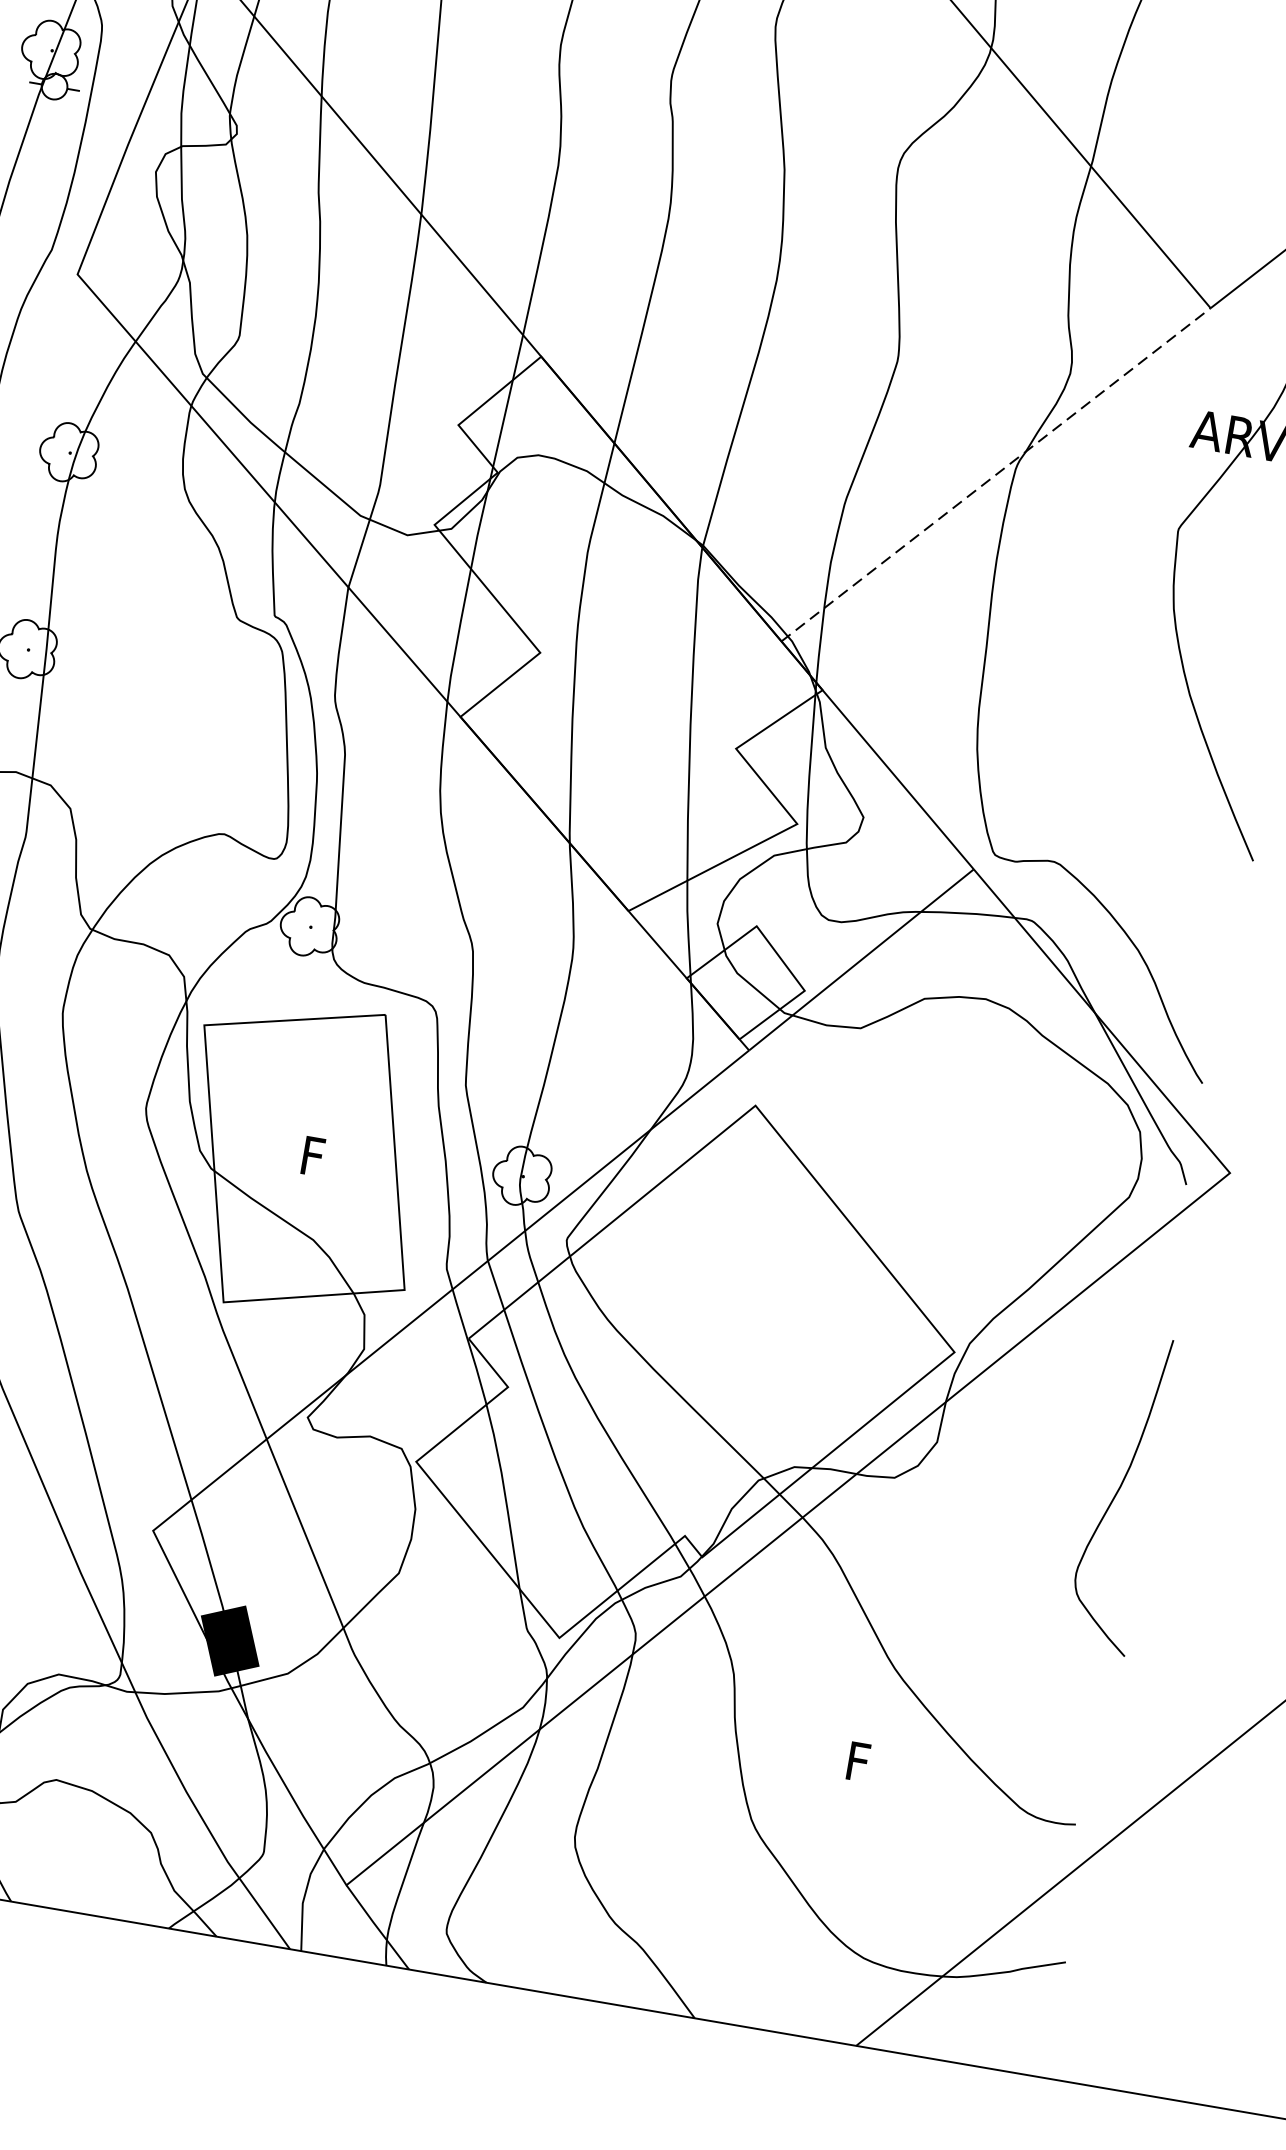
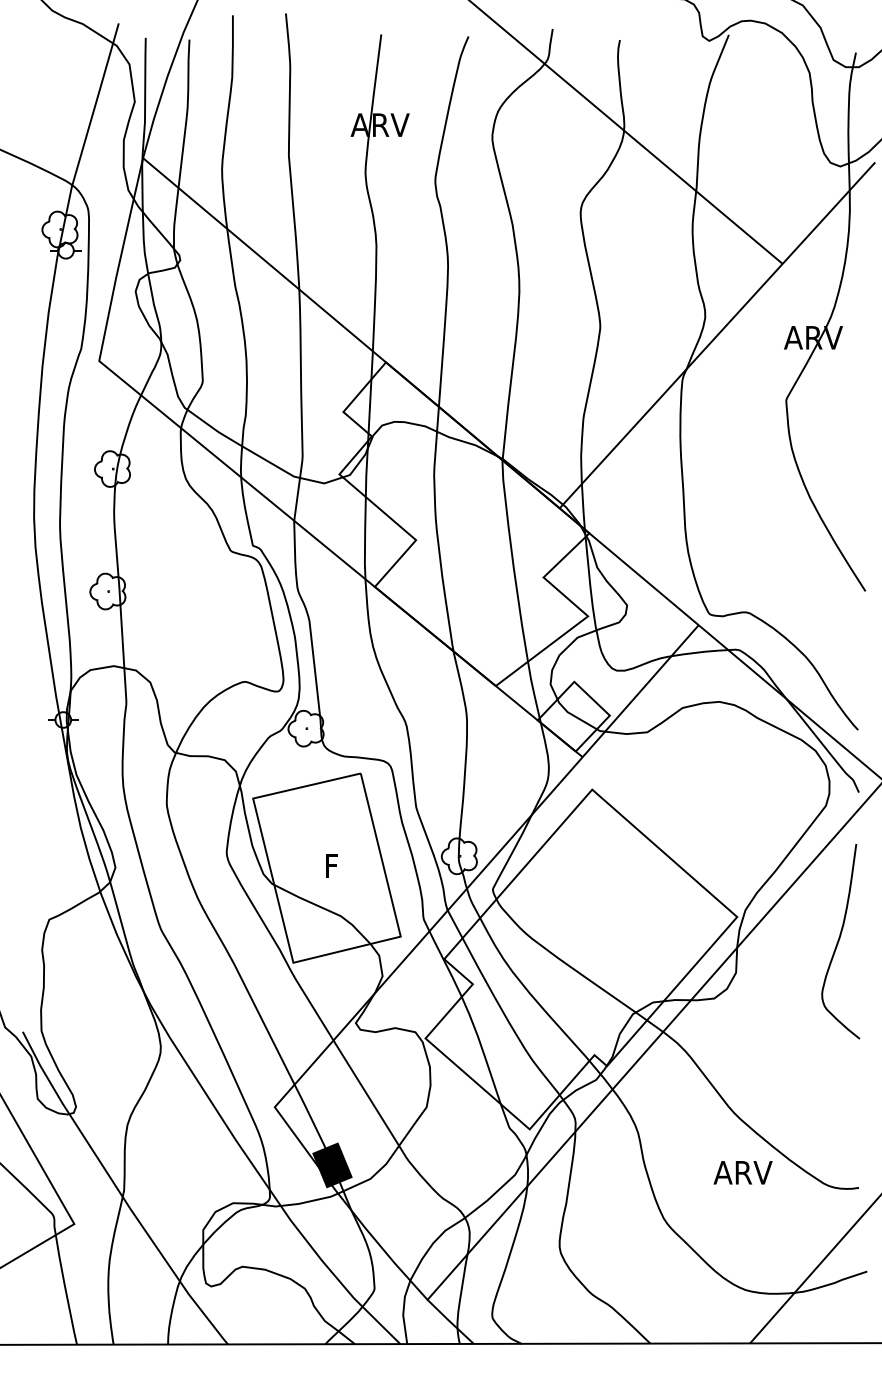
line: (996, 473) -> (671, 385), dashed -> solid
curve: (1118, 1493) -> (839, 941), moved
text: (891, 1767) -> (742, 1172), F -> ARV

